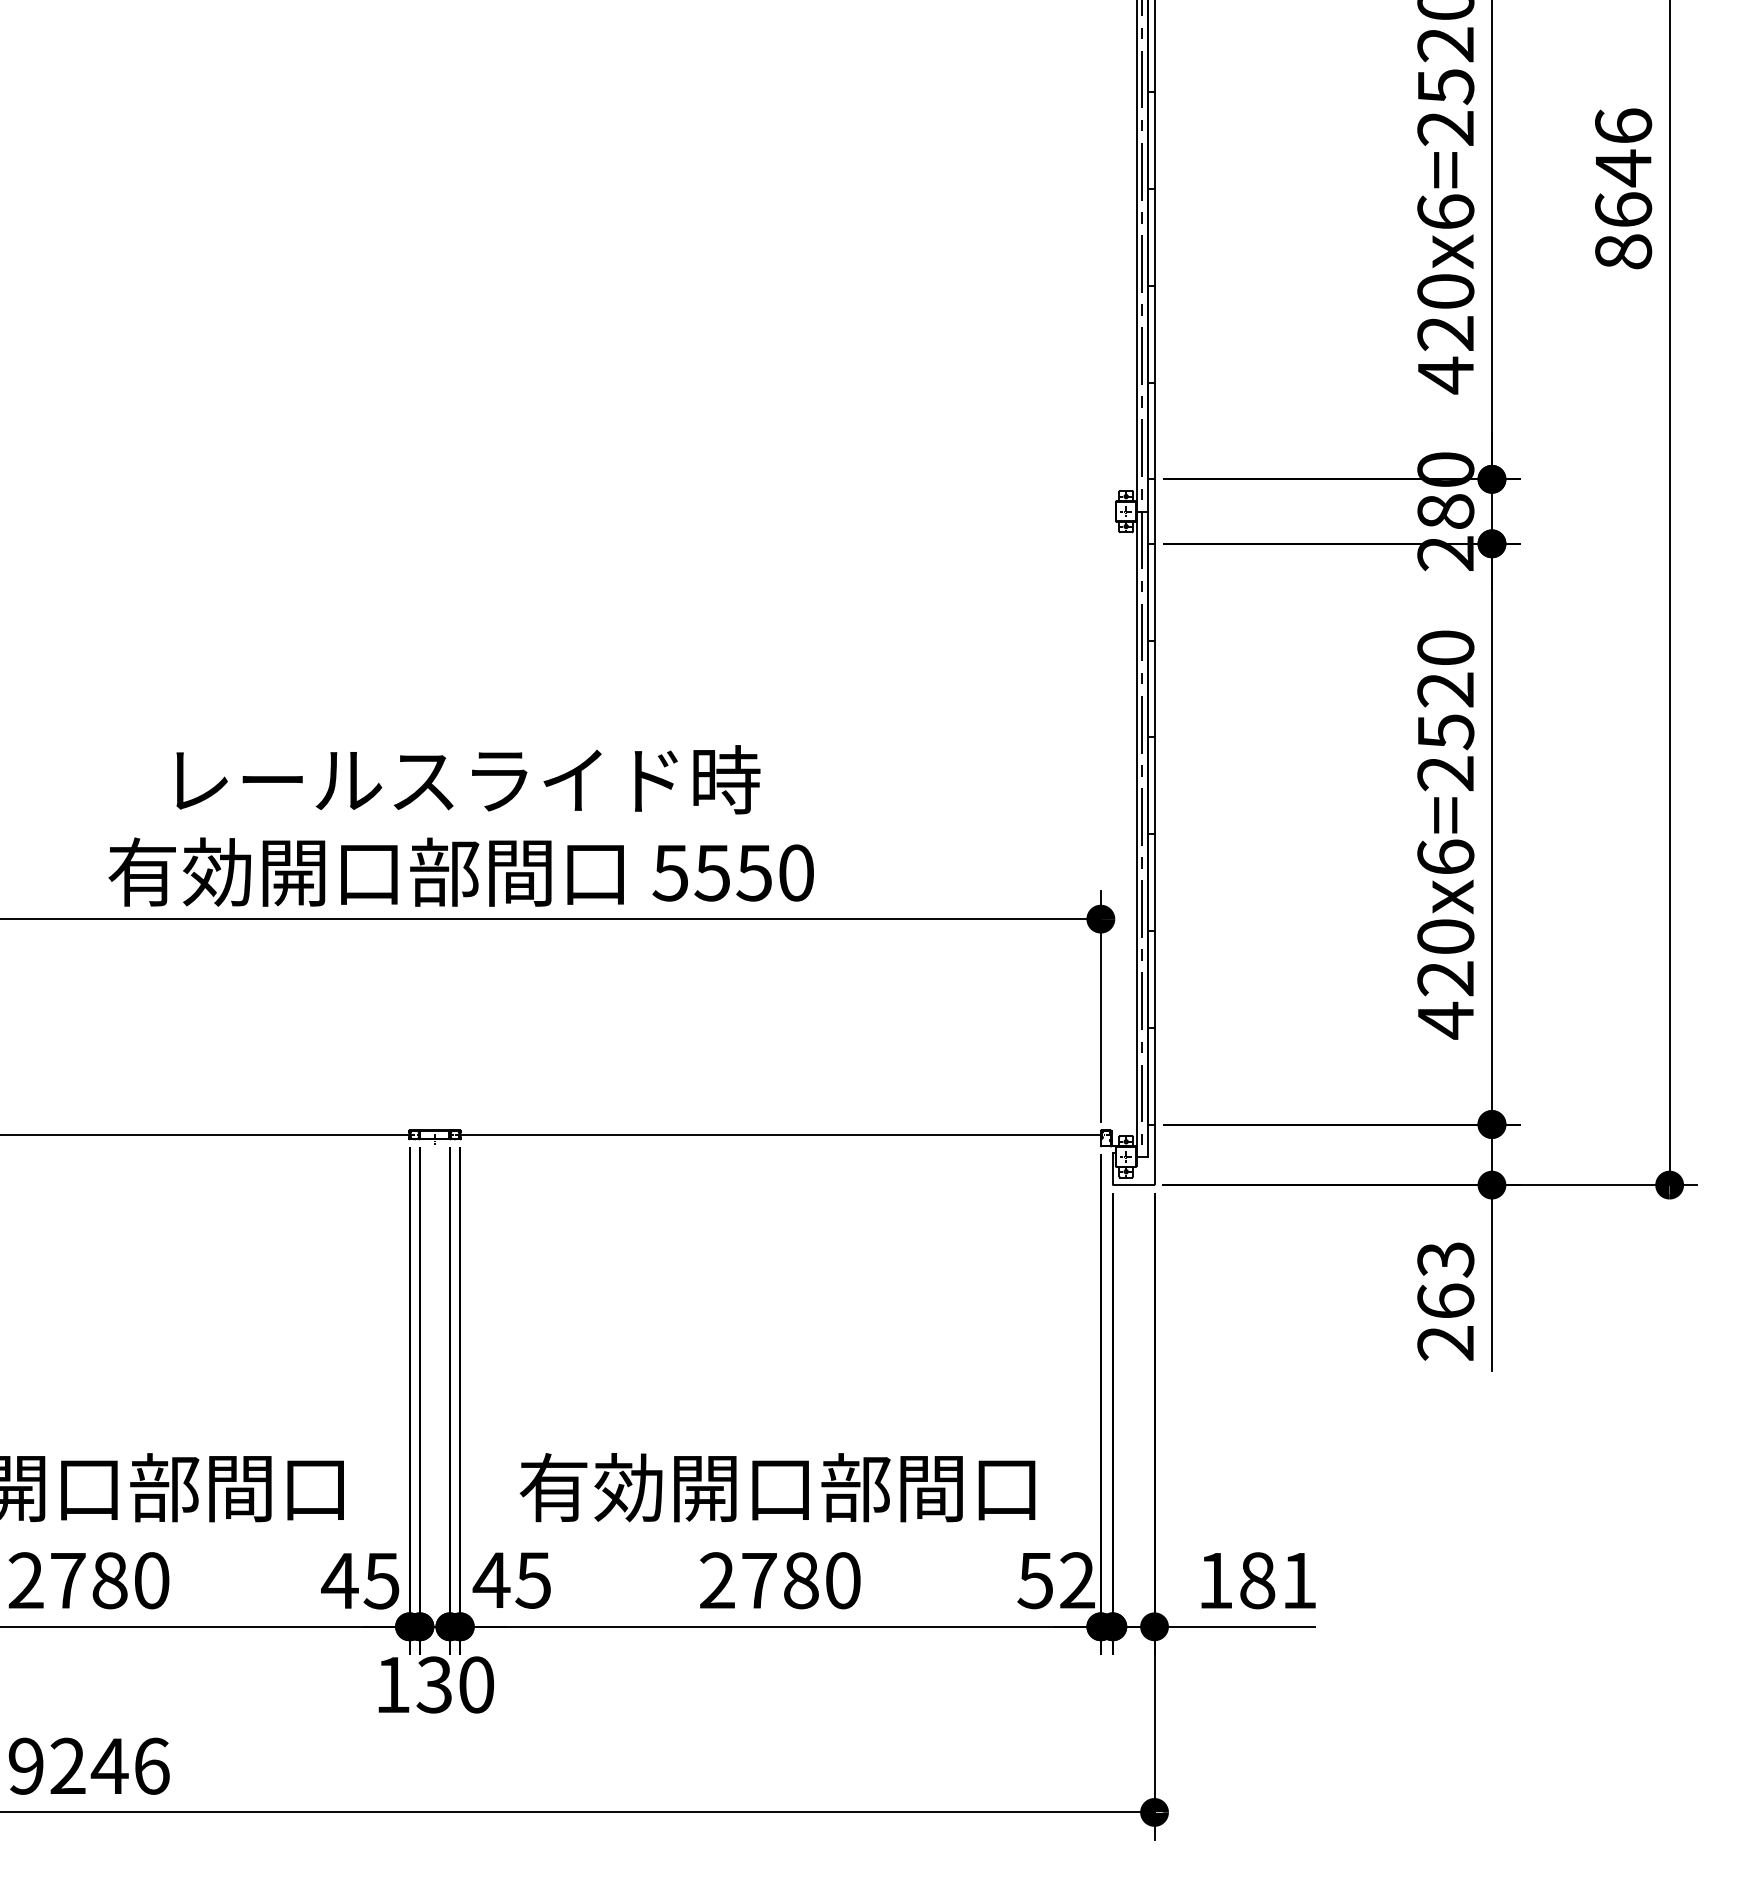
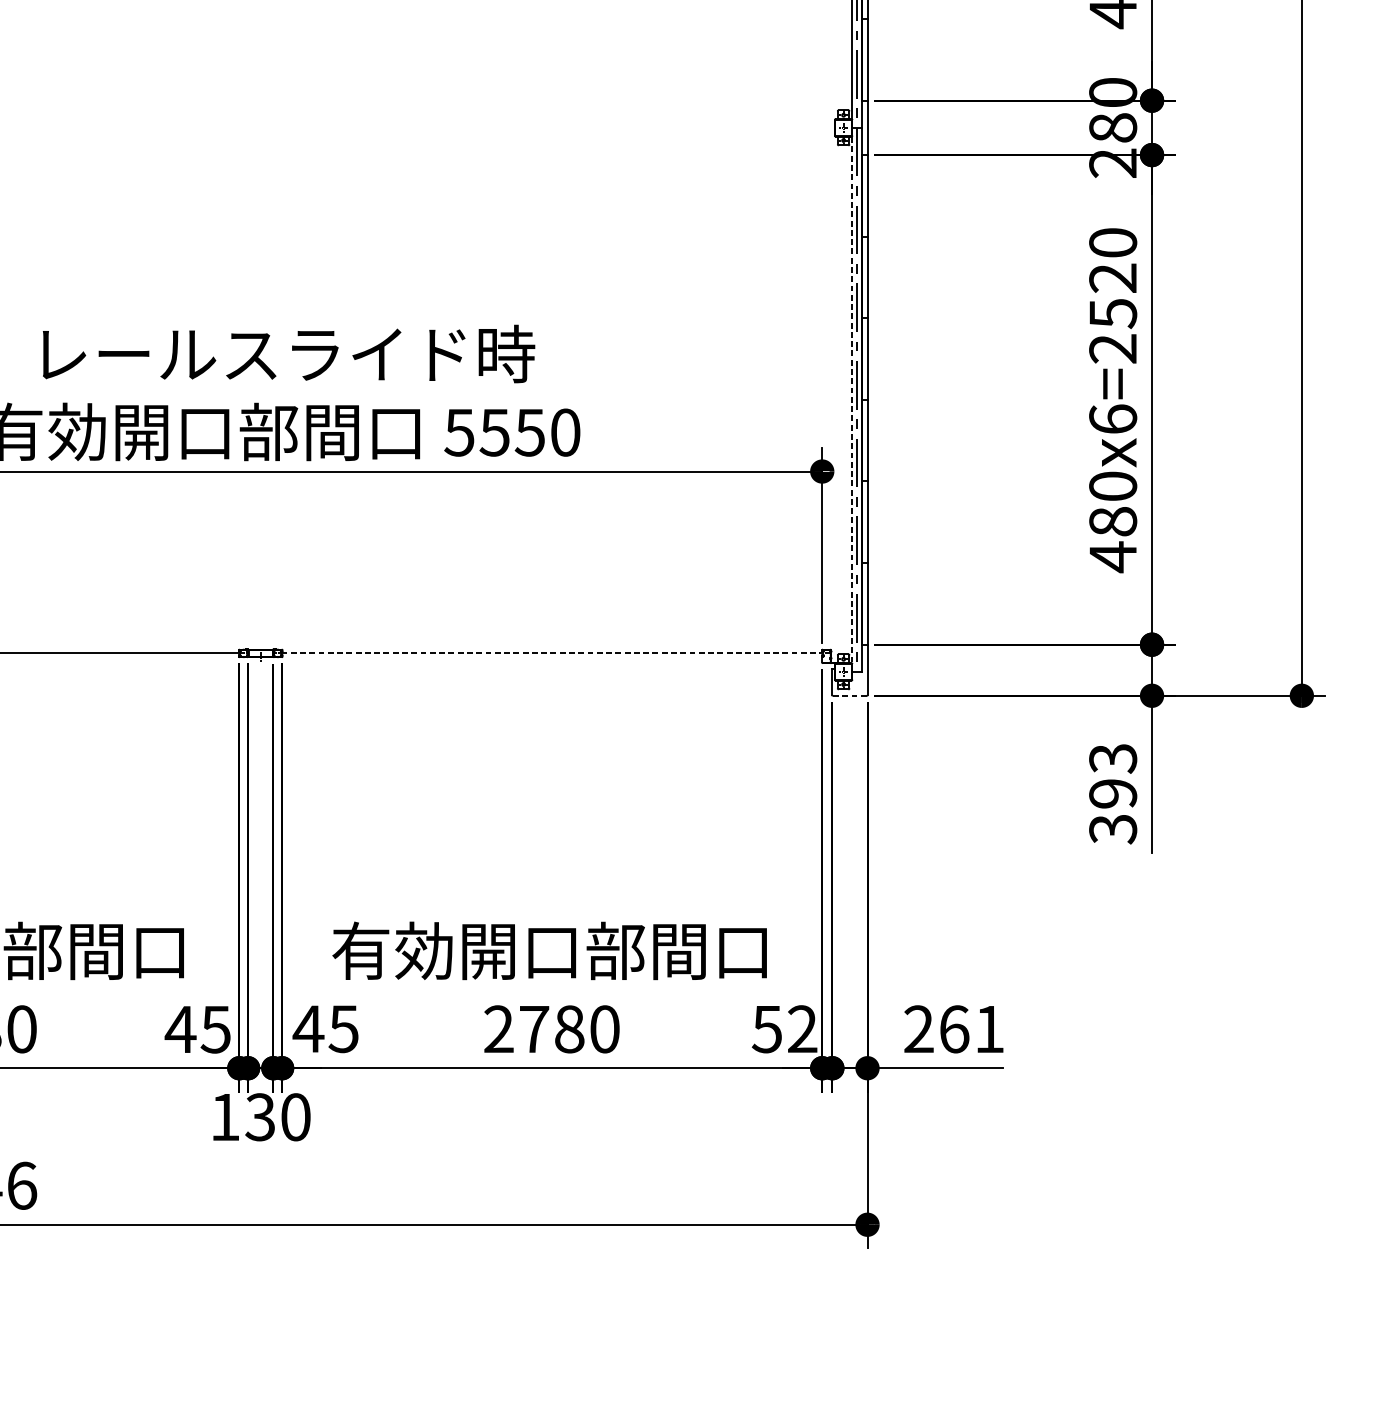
line: (1136, 834) -> (852, 400), solid -> dashed
text: (1445, 978) -> (1112, 521), 420x6=2520 -> 480x6=2520
line: (781, 1134) -> (552, 653), solid -> dashed
line: (1134, 1185) -> (850, 696), solid -> dashed
text: (1445, 1322) -> (1112, 811), 263 -> 393
text: (1236, 1580) -> (936, 1029), 181 -> 261

